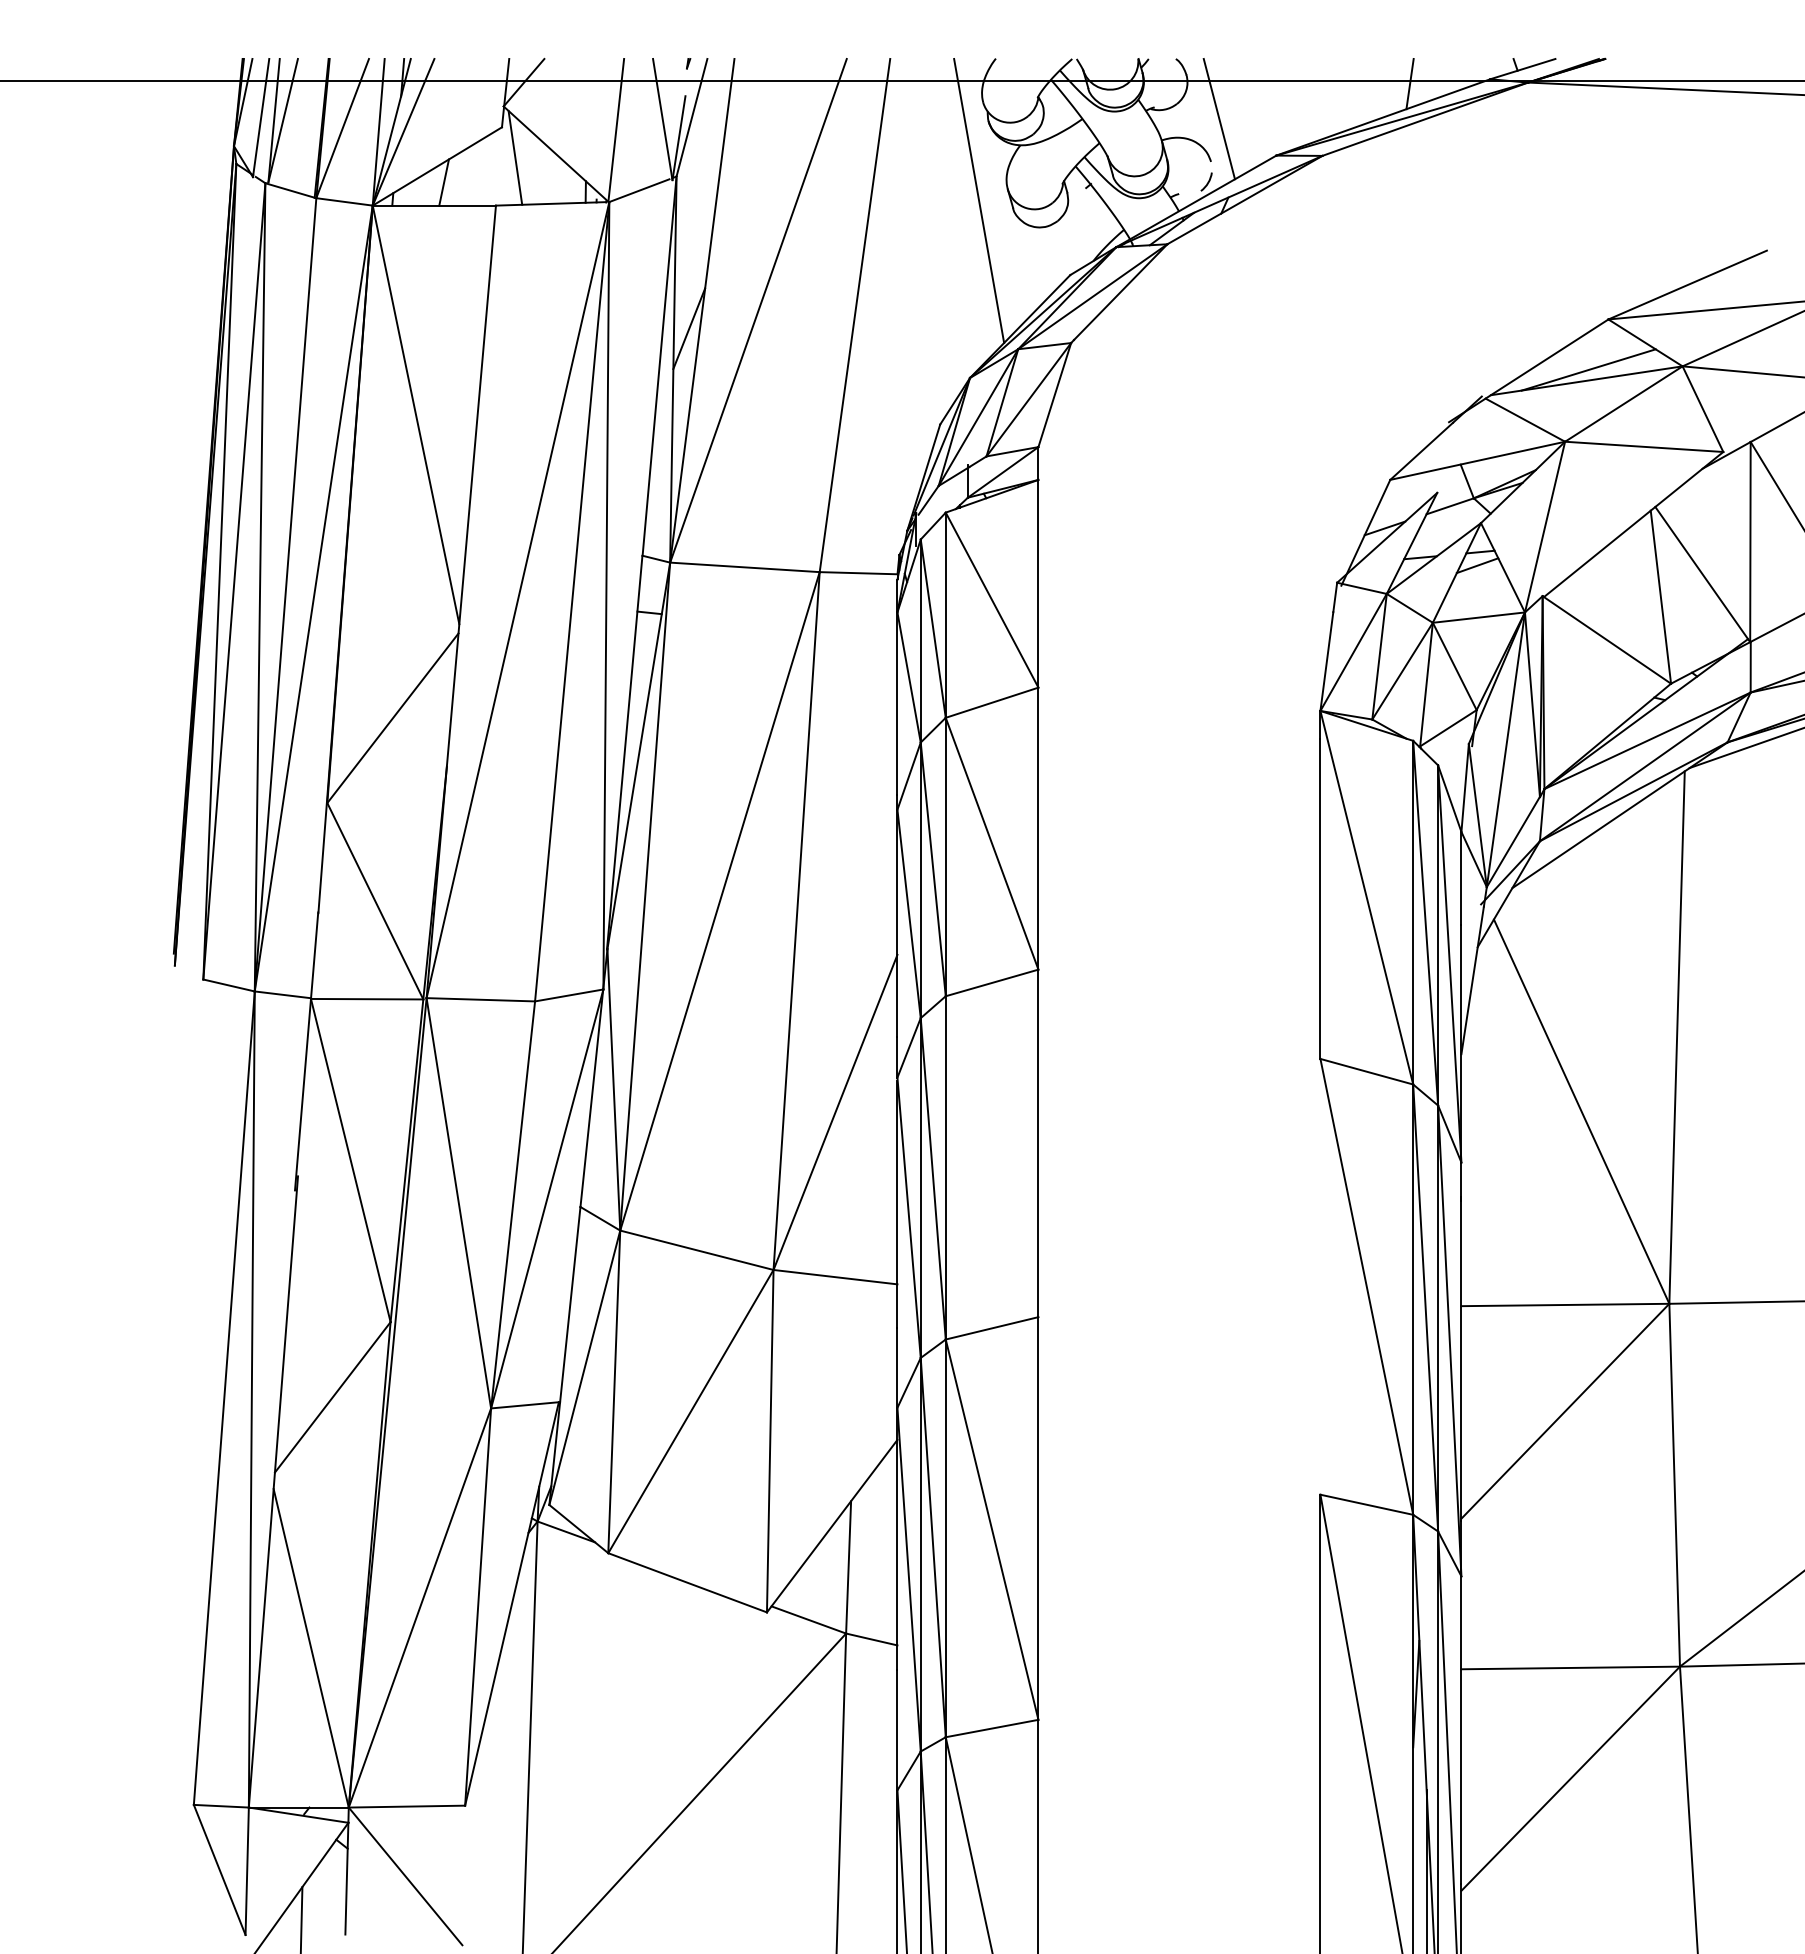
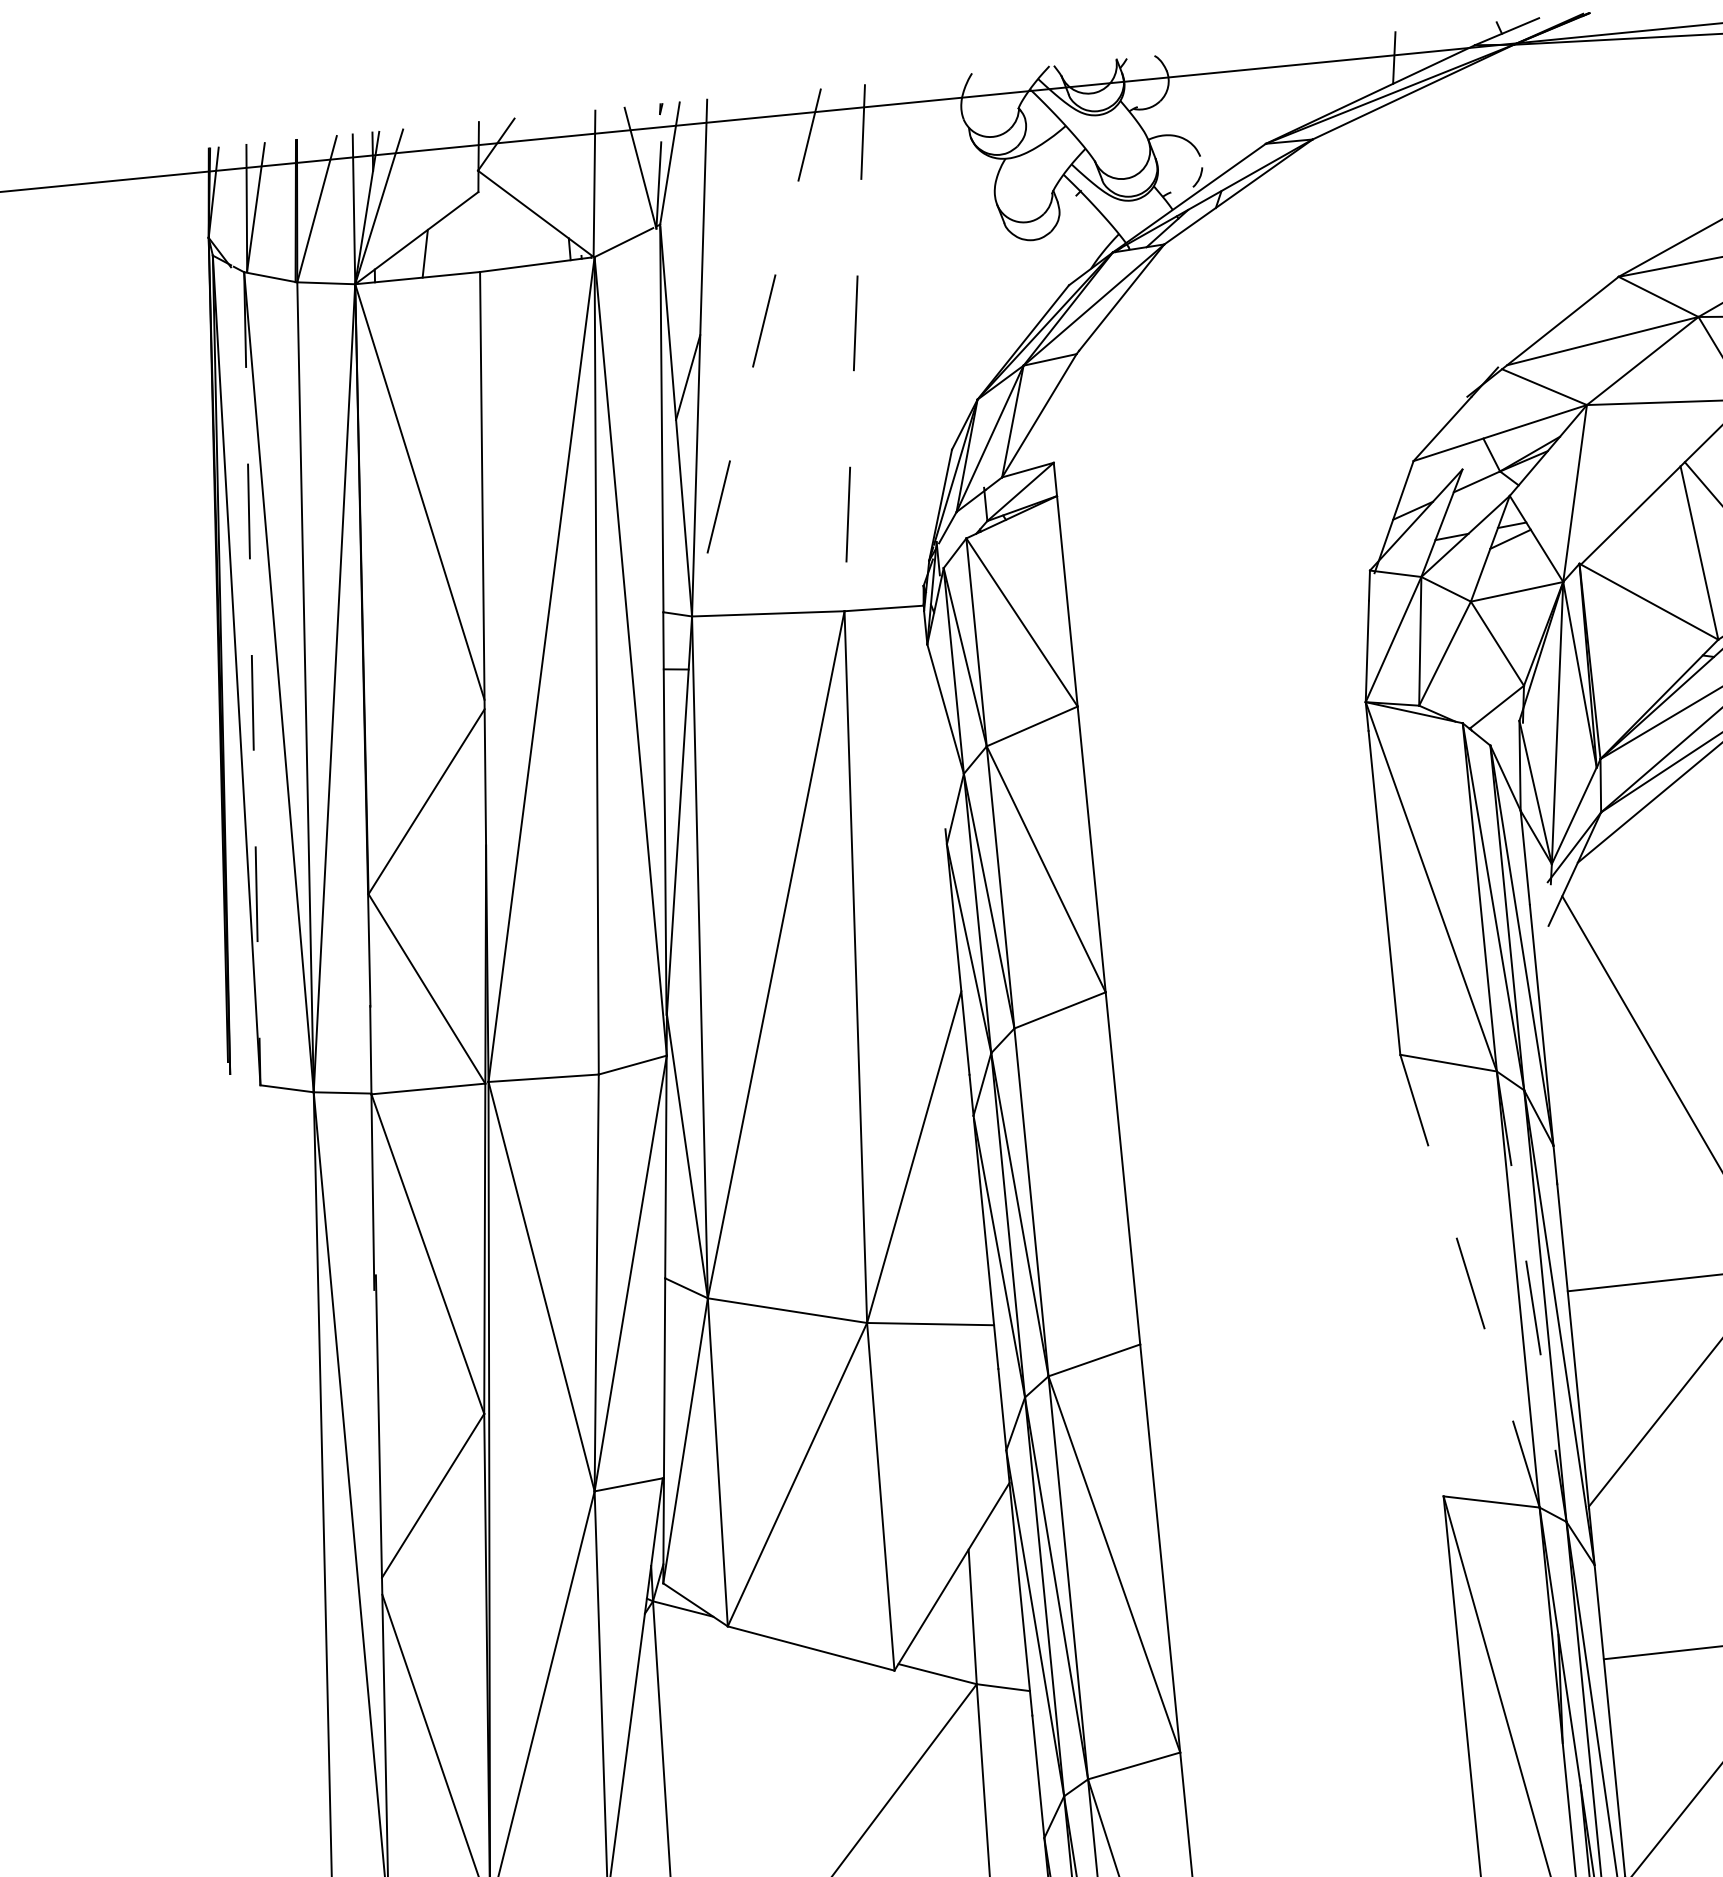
line: (260, 117) -> (232, 206), removed
line: (1218, 118) -> (1203, 111), removed
line: (515, 157) -> (495, 221), removed
line: (979, 200) -> (969, 218), removed
line: (758, 310) -> (756, 352), solid -> dashed
line: (854, 315) -> (854, 347), solid -> dashed
line: (1588, 369) -> (1603, 329), removed
line: (1054, 395) -> (1064, 408), removed
line: (234, 581) -> (252, 678), solid -> dashed
line: (1426, 684) -> (1470, 664), removed
line: (897, 703) -> (936, 736), removed
line: (1472, 980) -> (1546, 960), removed
line: (1366, 1286) -> (1469, 1280), solid -> dashed
line: (1425, 1308) -> (1531, 1297), solid -> dashed

